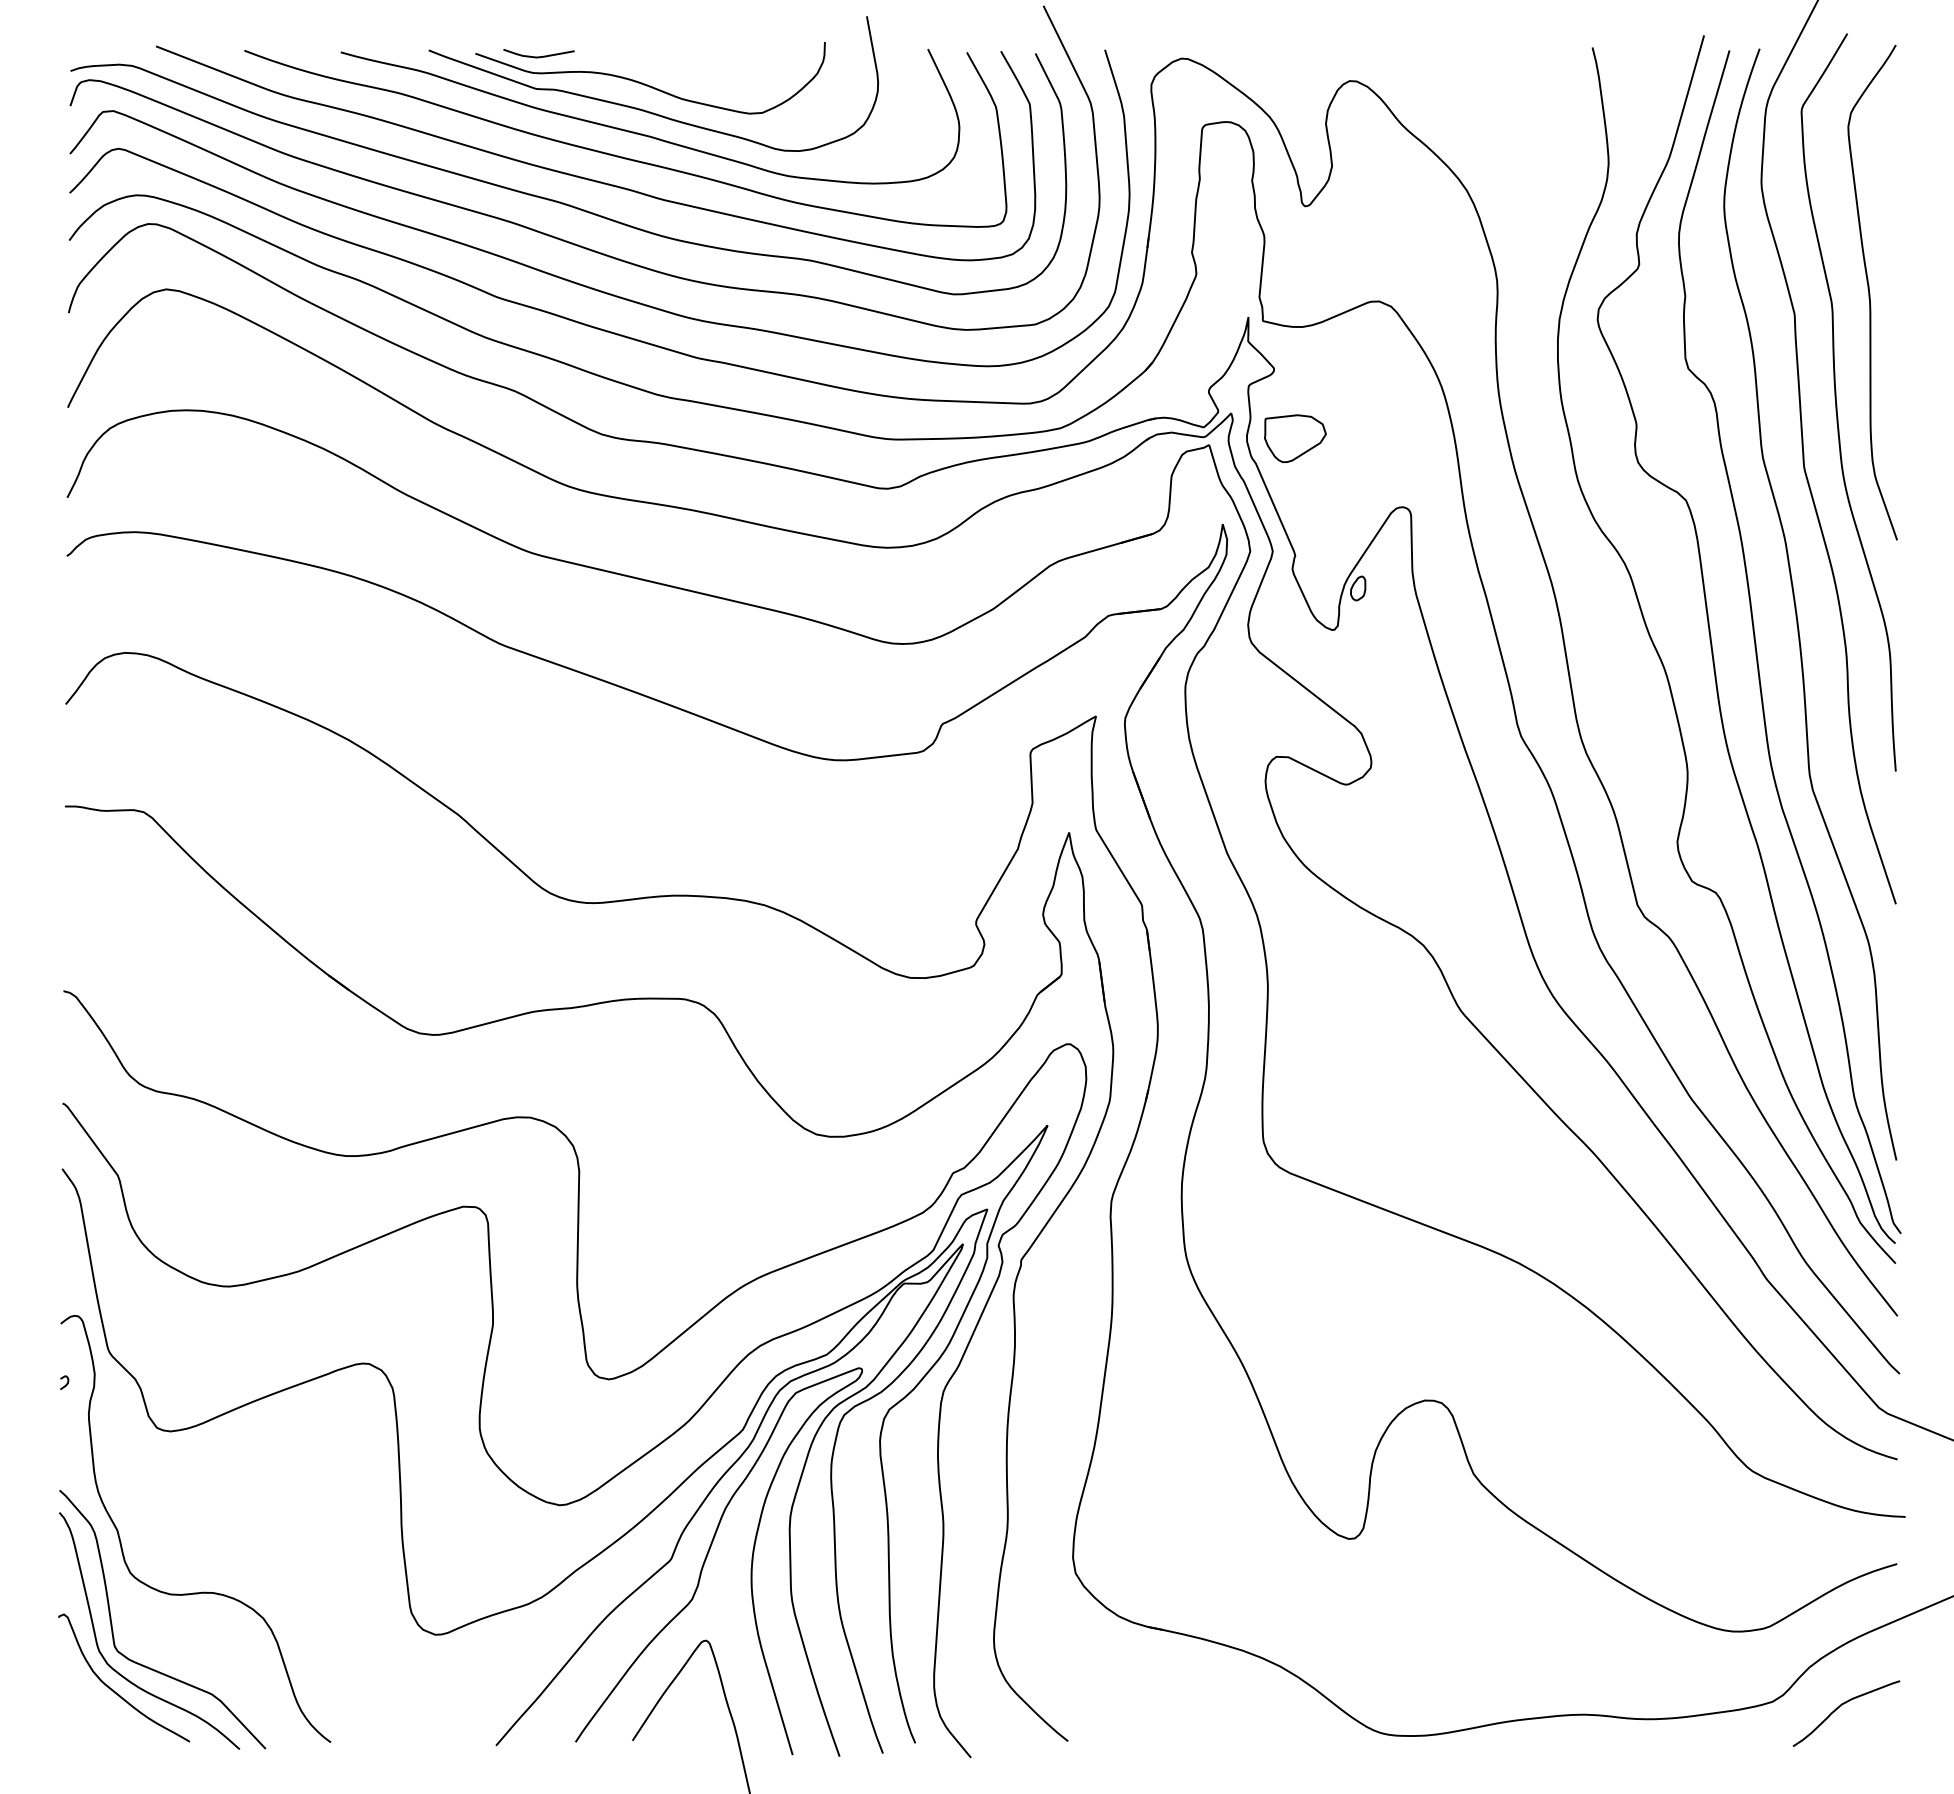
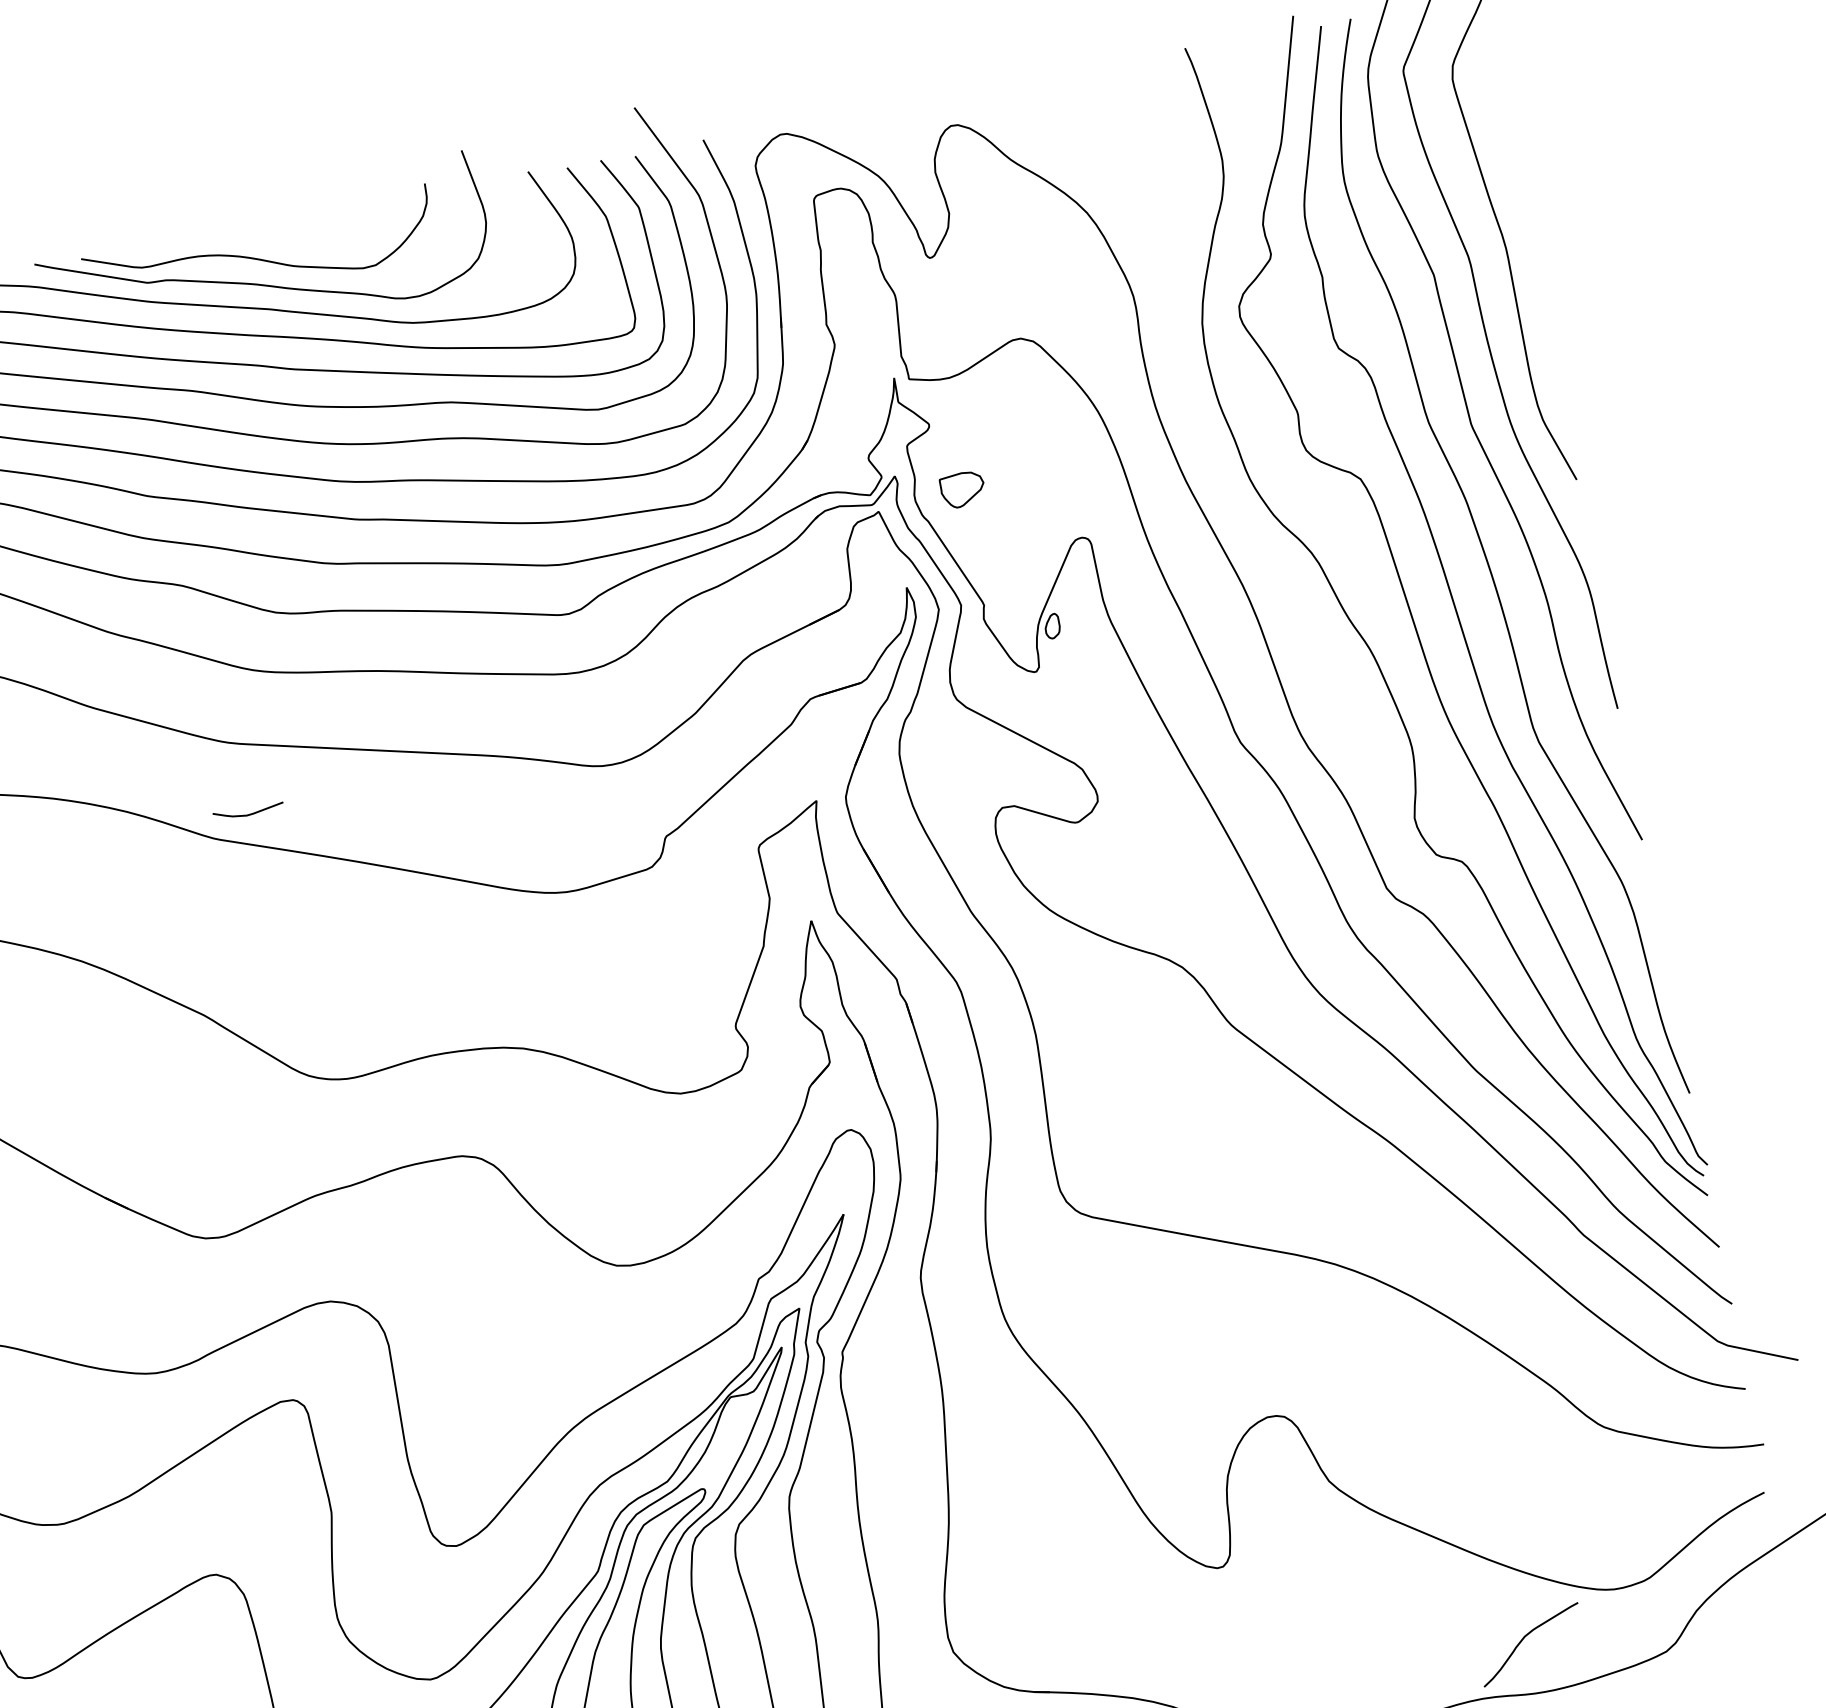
curve: (538, 56) -> (248, 814), moved
part: (1295, 438) -> (962, 489), size x0.7
curve: (1841, 1706) -> (1524, 1638), moved

